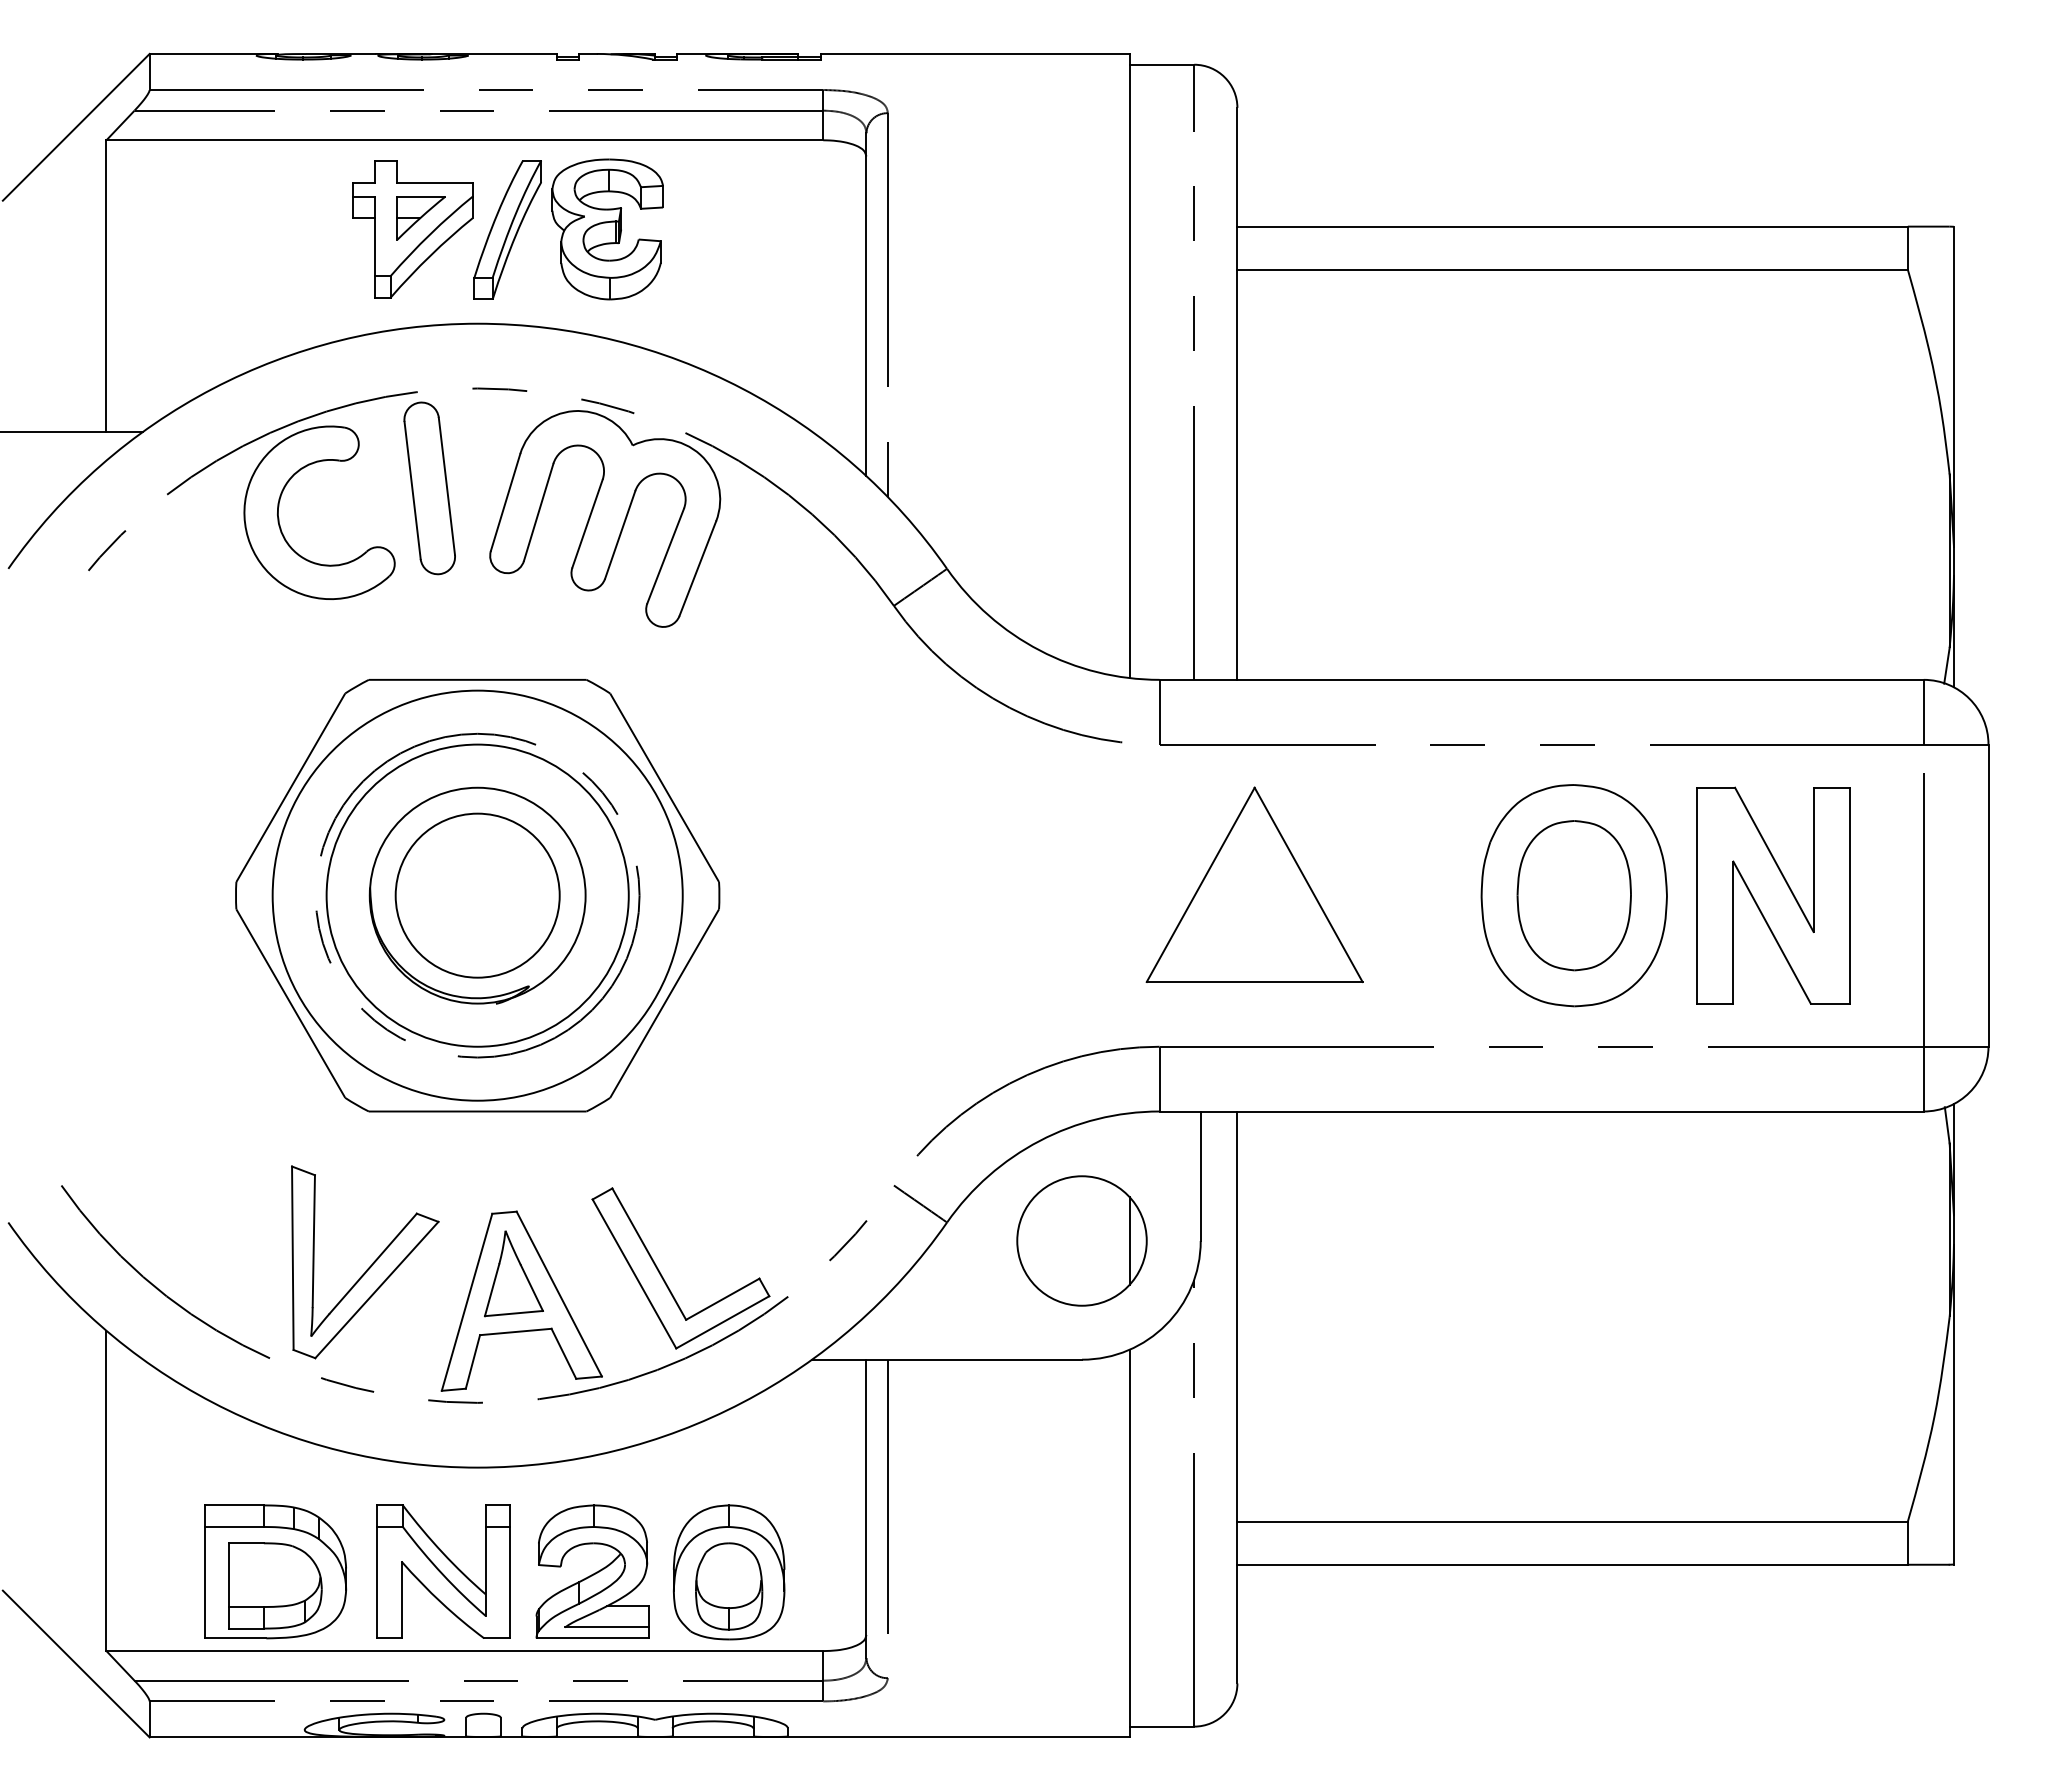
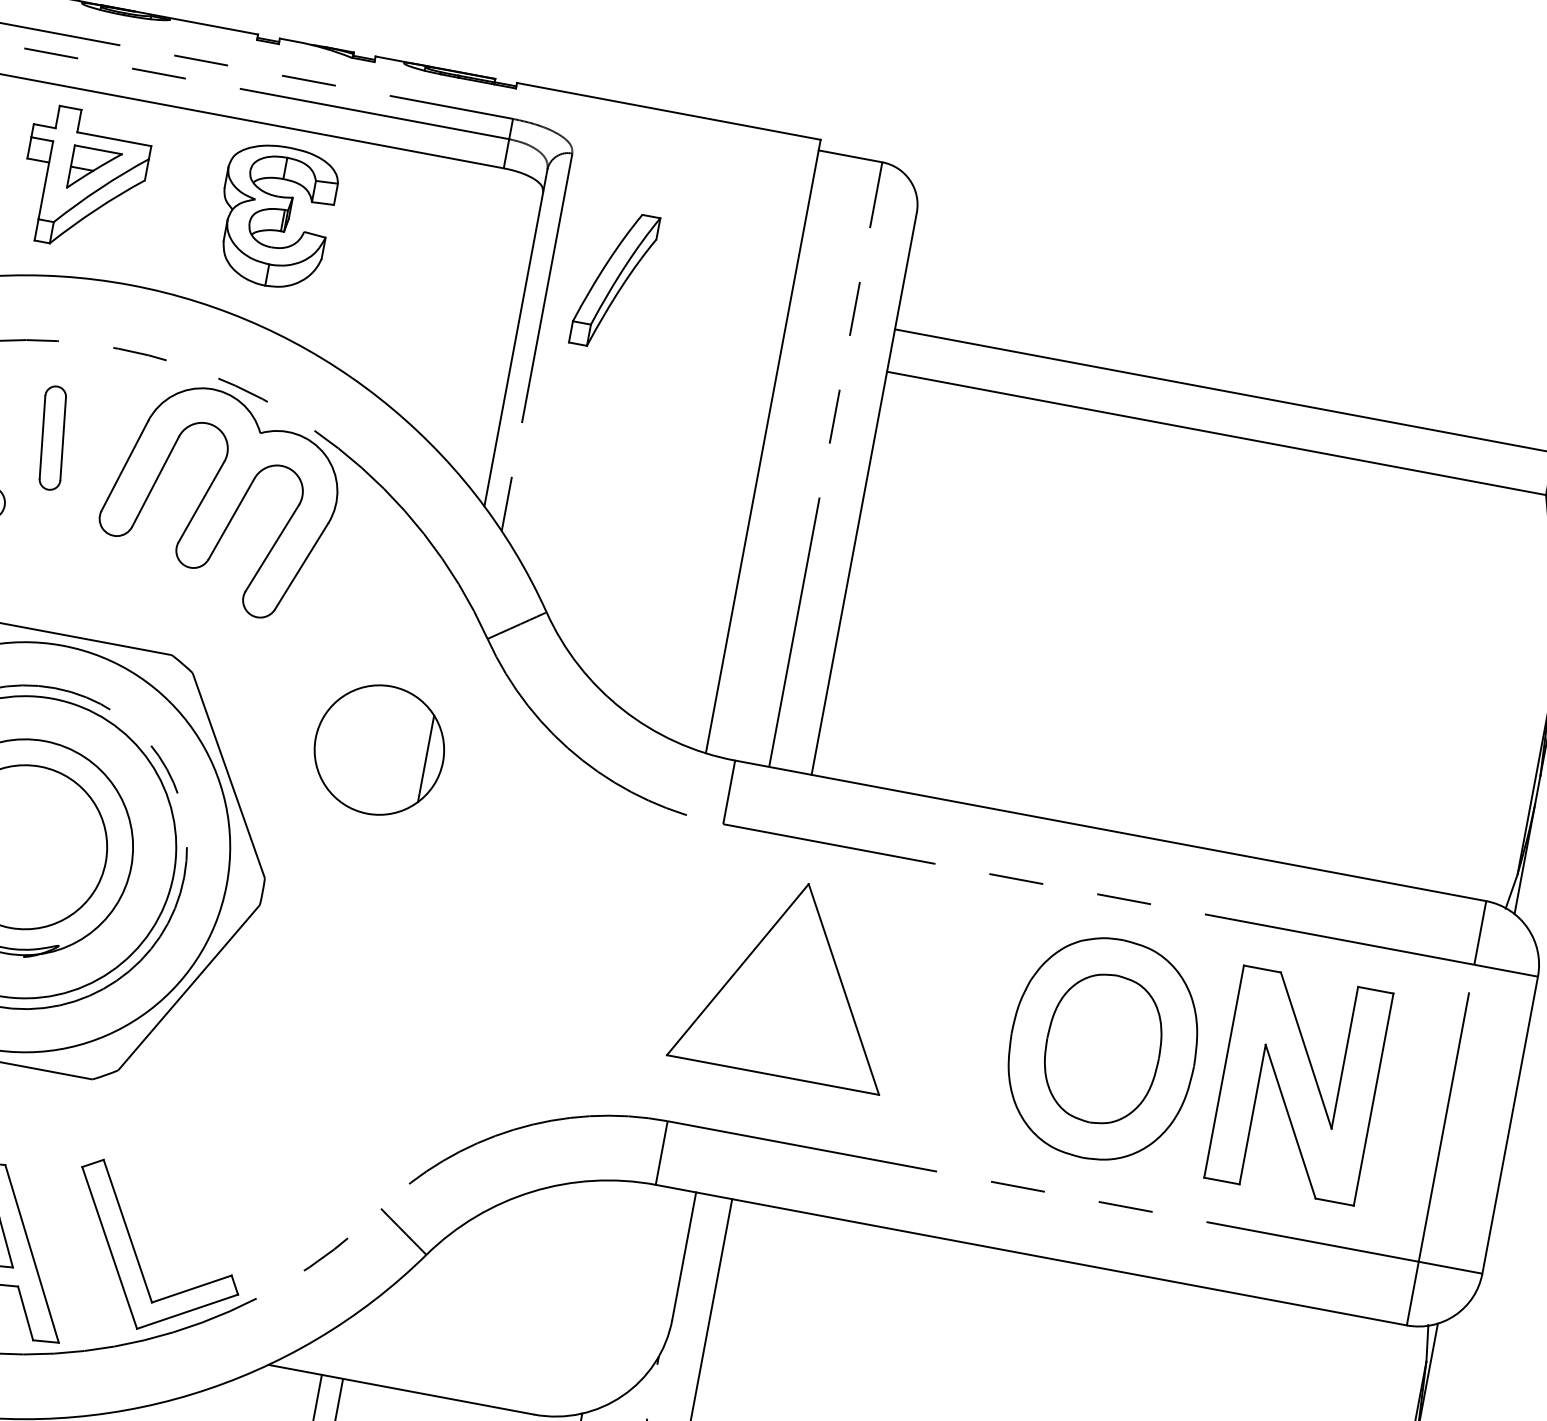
part: (507, 229) -> (614, 279), moved
part: (429, 488) -> (52, 438), size x0.6
part: (1081, 1240) -> (378, 749), moved

